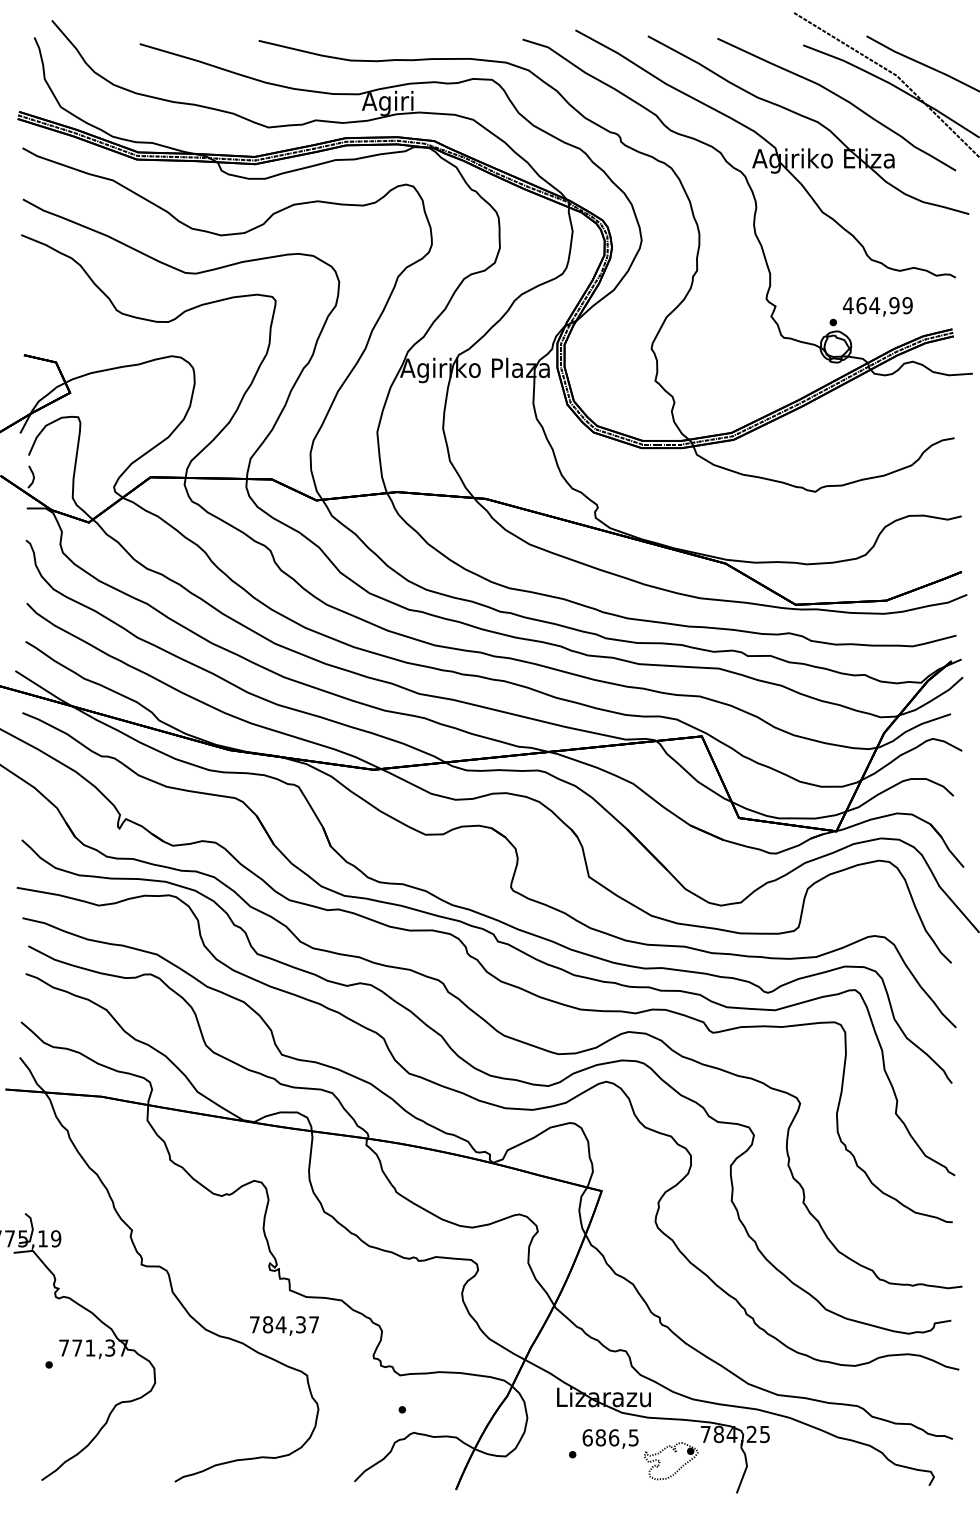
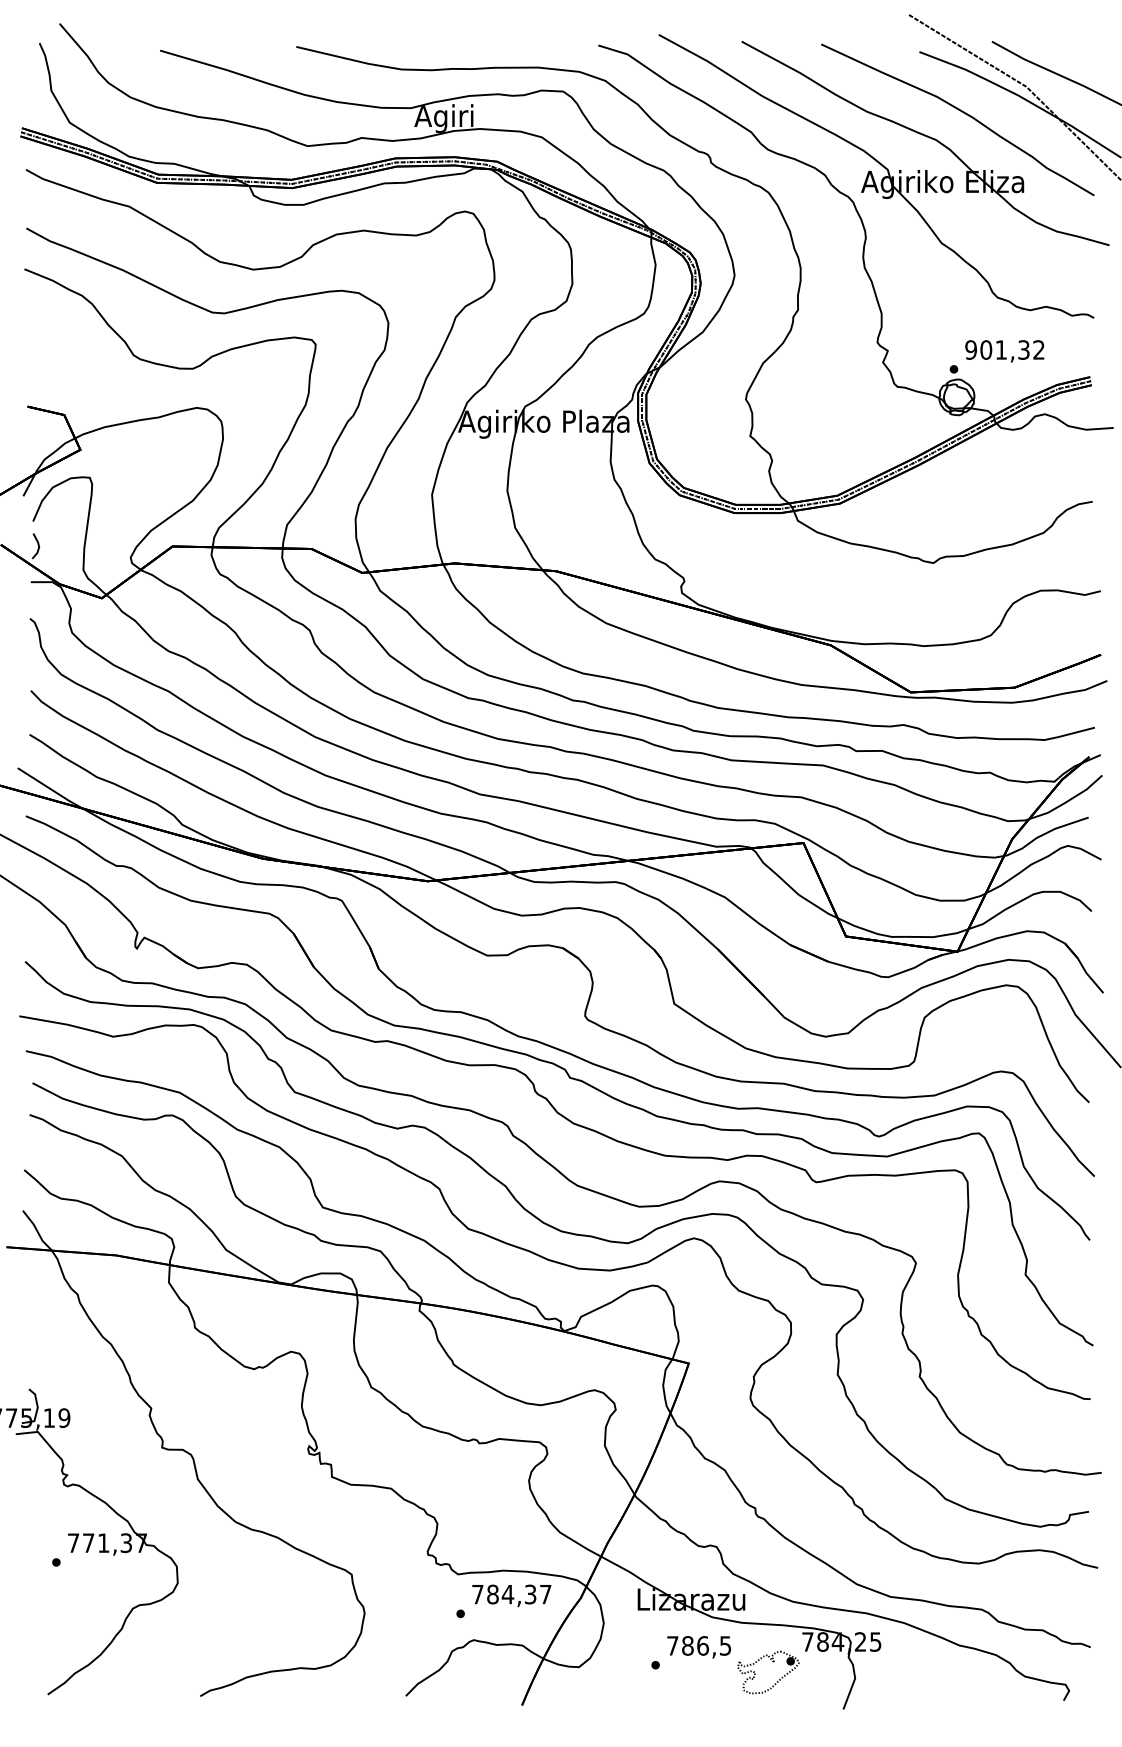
text: (877, 305) -> (1004, 349), 464,99 -> 901,32
text: (284, 1325) -> (511, 1595), moved
text: (587, 1437) -> (672, 1645), 686,5 -> 786,5

